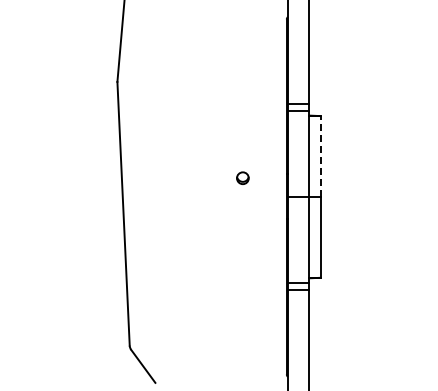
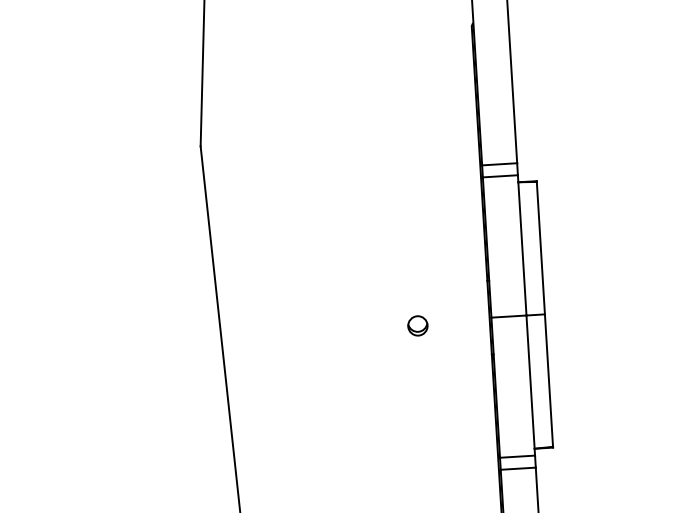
line: (320, 156) -> (540, 248), dashed -> solid
part: (242, 177) -> (417, 324), moved

